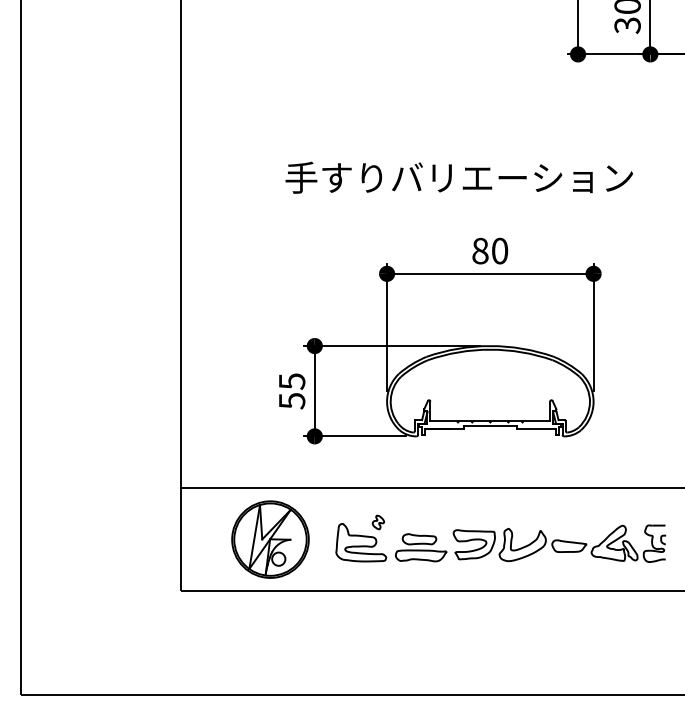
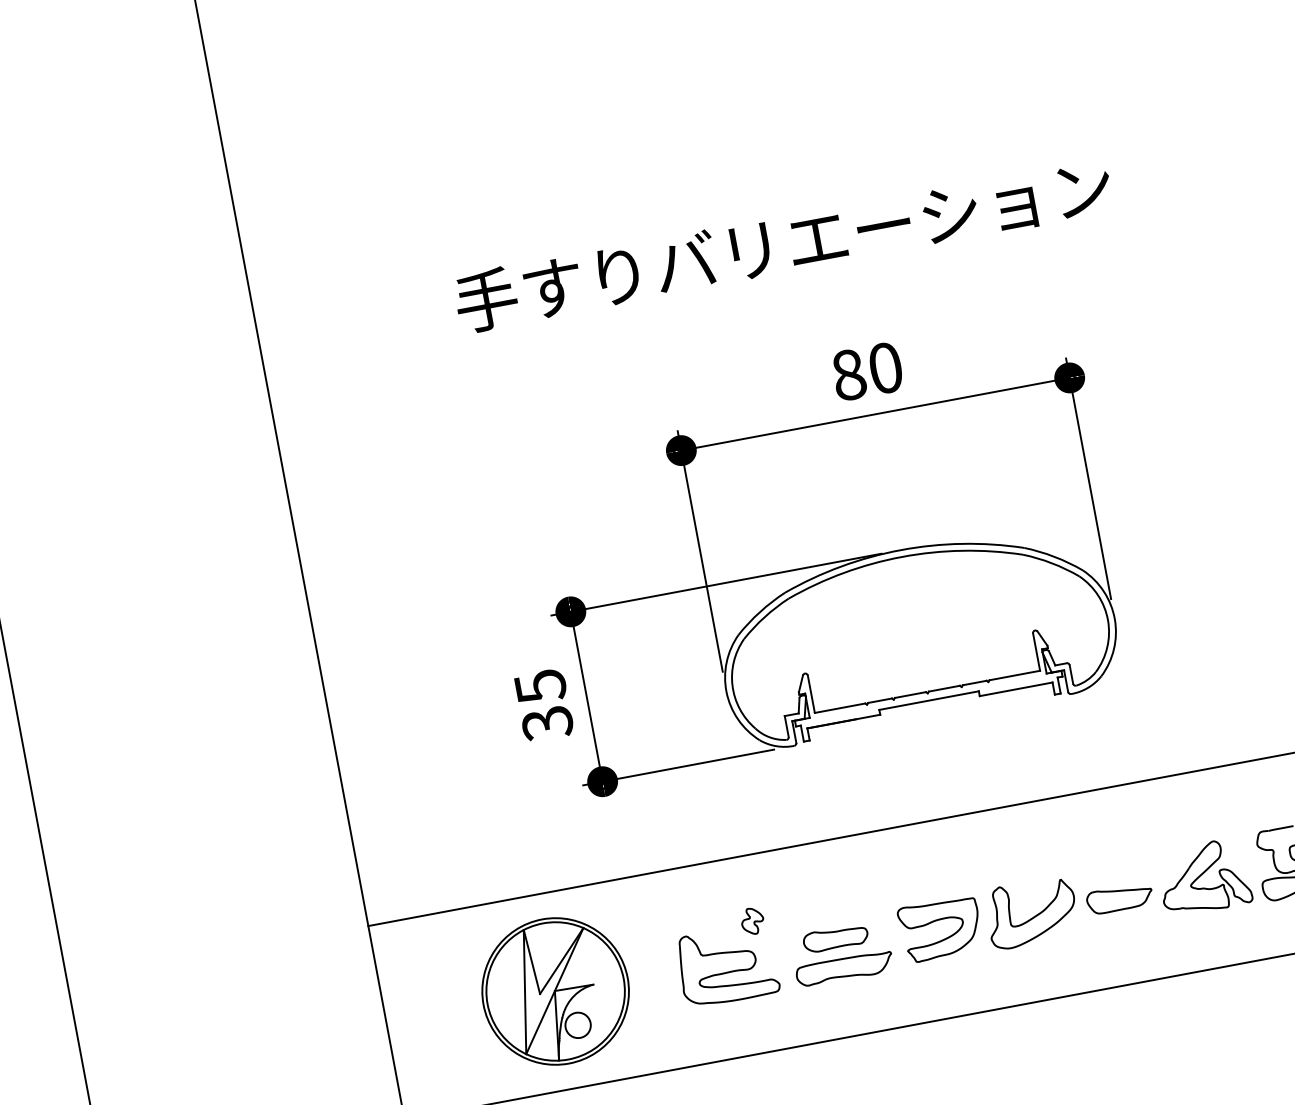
text: (291, 401) -> (546, 724), 55 -> 35

